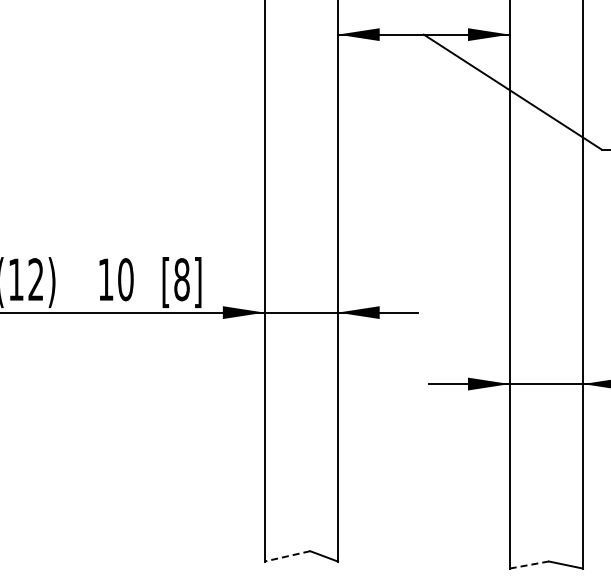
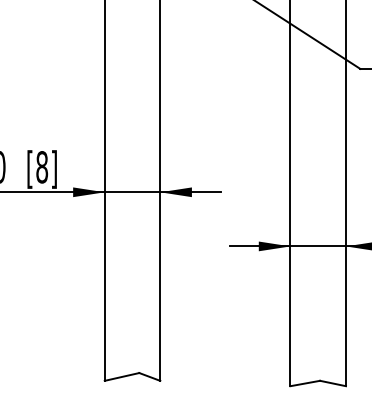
line: (286, 556) -> (121, 377), dashed -> solid
line: (529, 565) -> (305, 383), dashed -> solid

